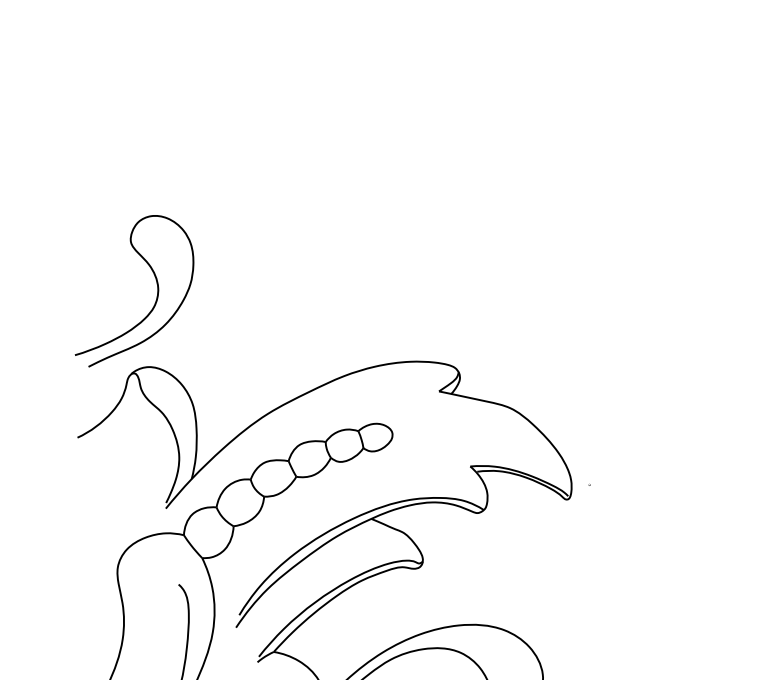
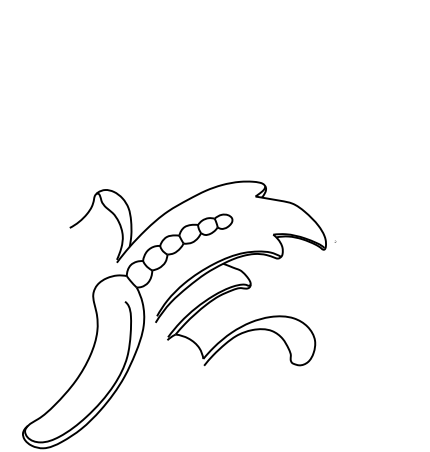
curve: (156, 290) -> (107, 150), removed

